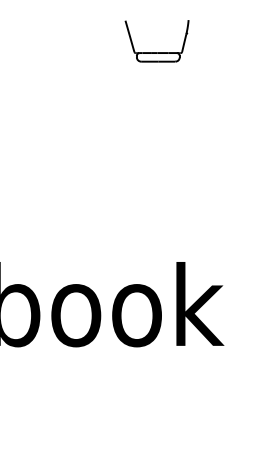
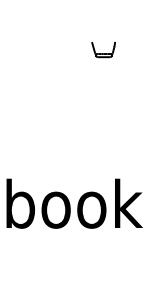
part: (156, 43) -> (103, 50), size x0.62

